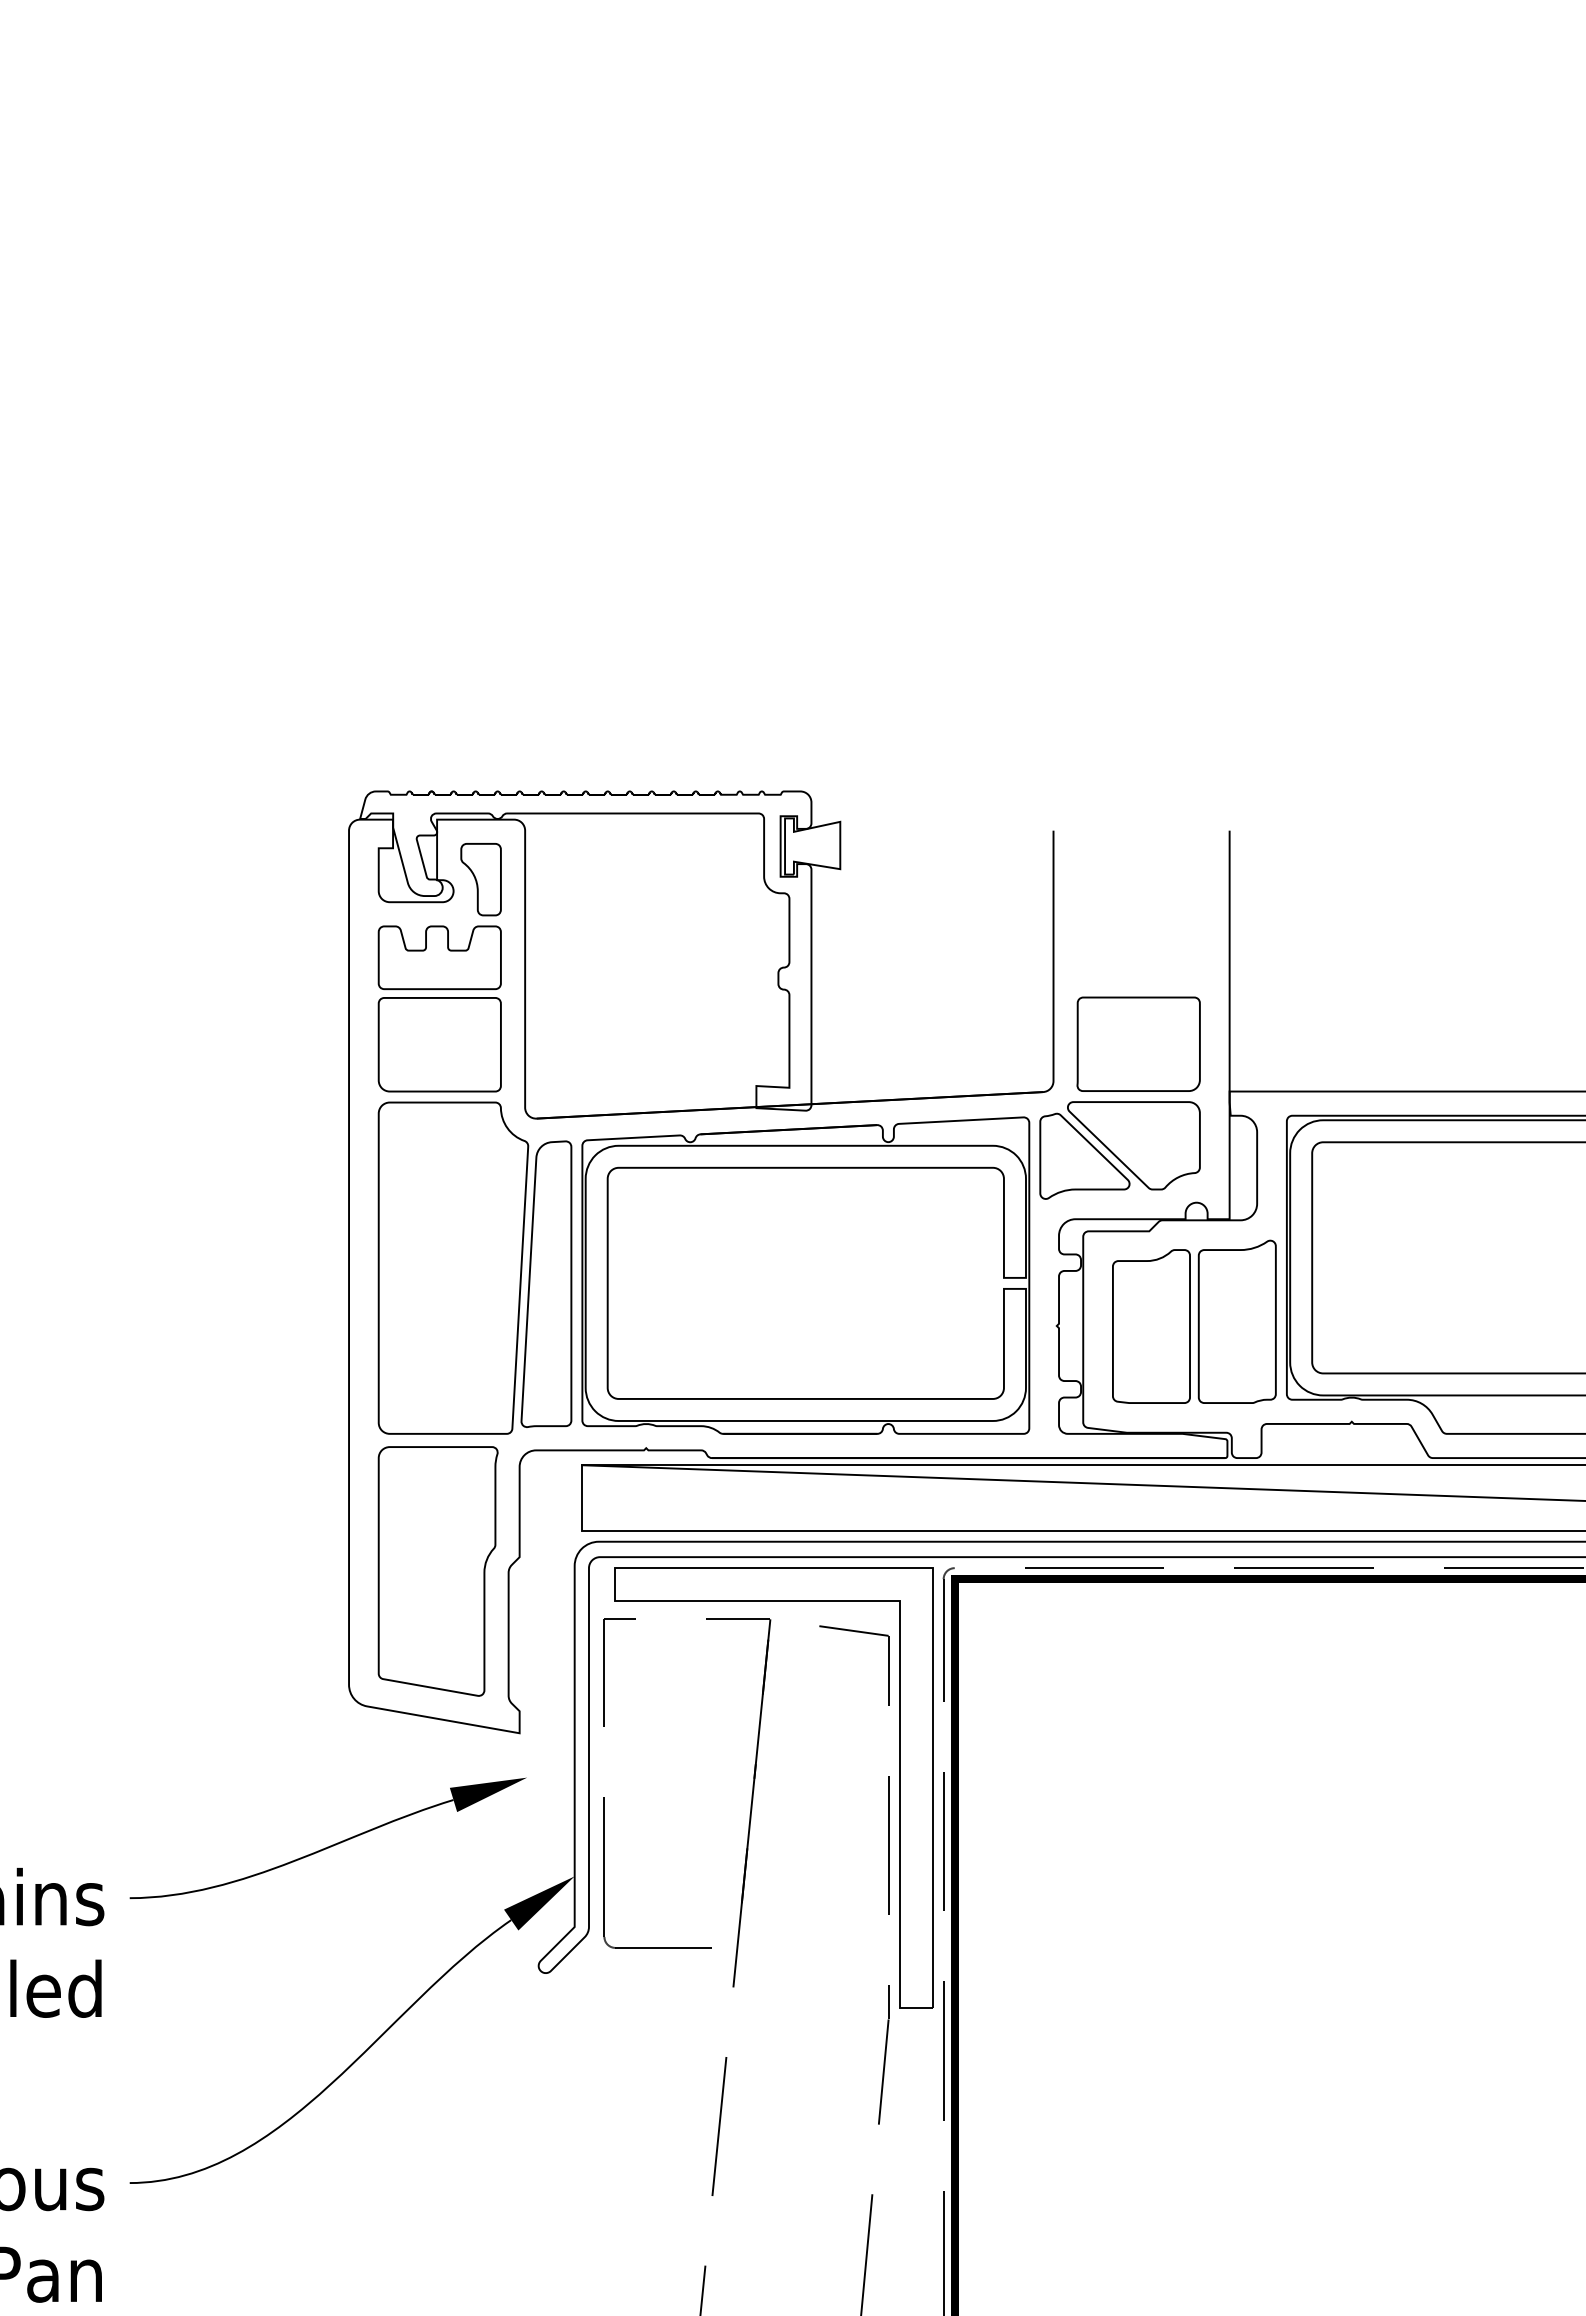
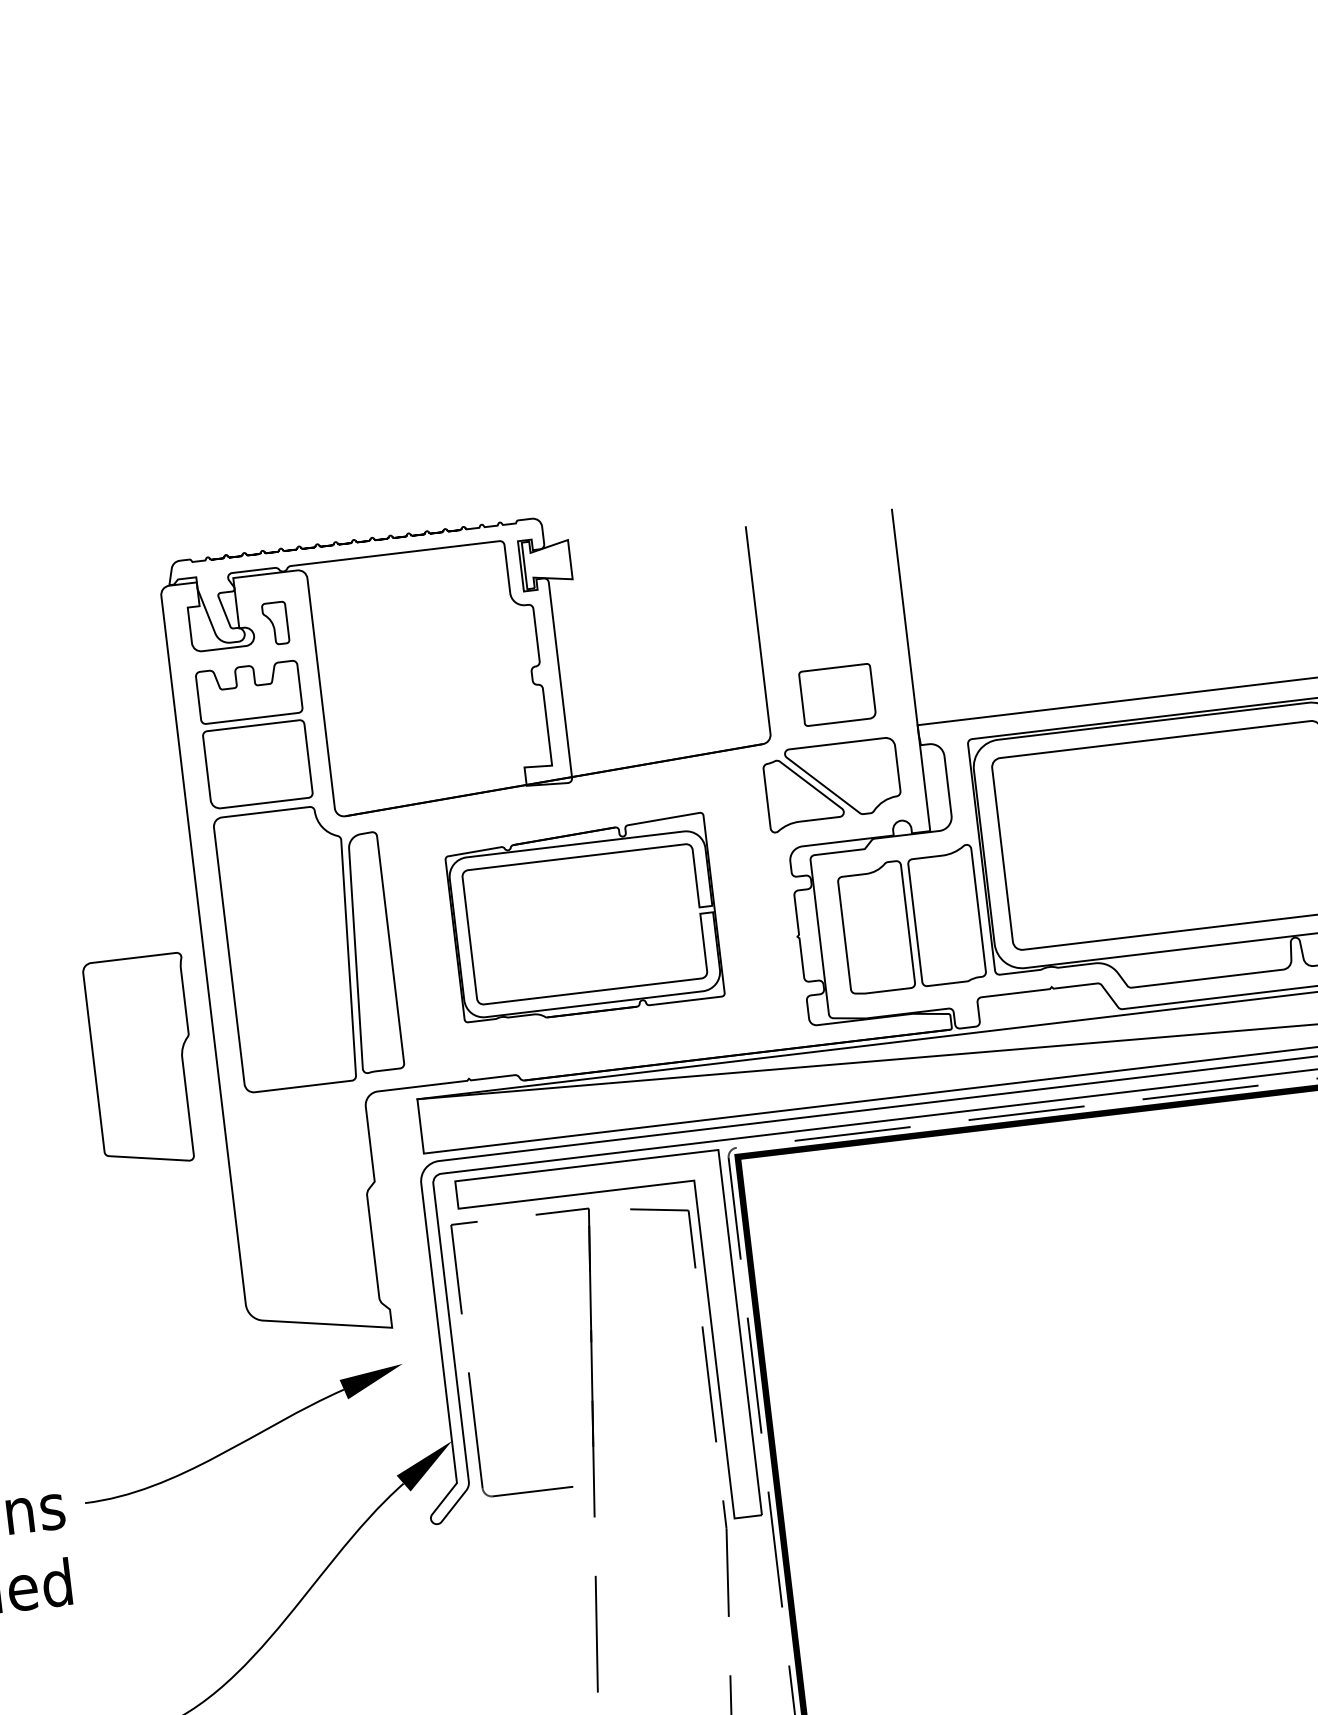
part: (480, 879) -> (275, 623), size x0.7
part: (1138, 1043) -> (837, 694), size x0.7
part: (805, 1275) -> (584, 919), size x0.7
part: (437, 1571) -> (143, 1061), moved

